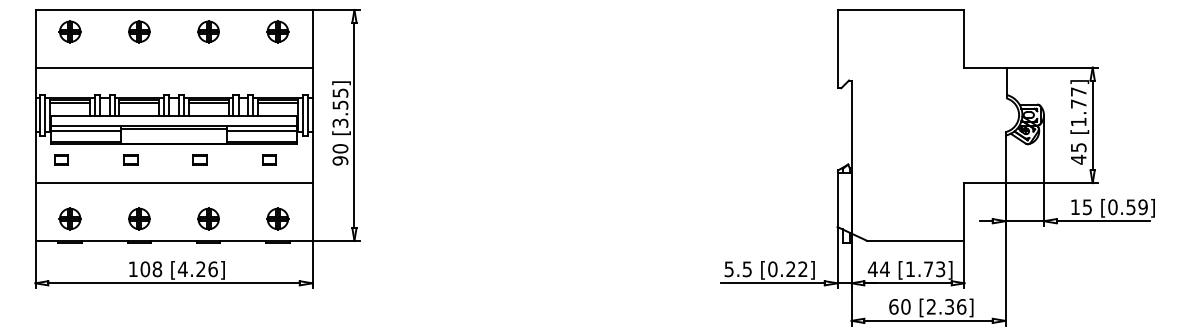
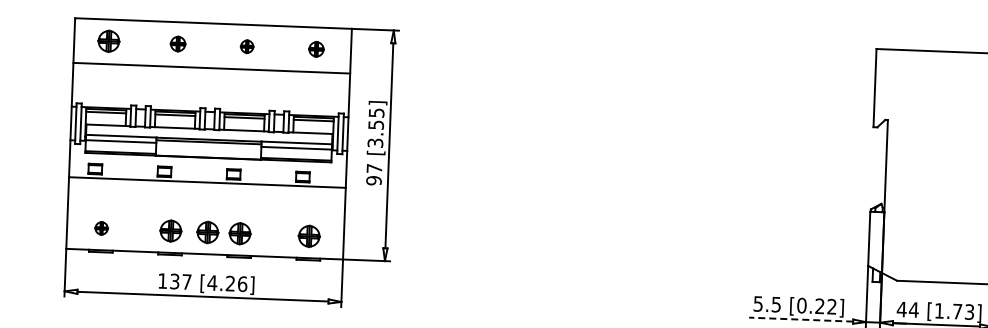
part: (139, 31) -> (178, 43), size x0.7
part: (208, 31) -> (247, 46), size x0.6
part: (277, 31) -> (316, 49), size x0.7
line: (173, 67) -> (211, 68), moved
text: (340, 148) -> (374, 168), 90 -> 97
line: (173, 183) -> (206, 182), moved
part: (69, 218) -> (101, 227), size x0.6
part: (176, 218) -> (207, 232), added
text: (151, 269) -> (181, 282), 108 -> 137
line: (772, 283) -> (801, 319), solid -> dashed

